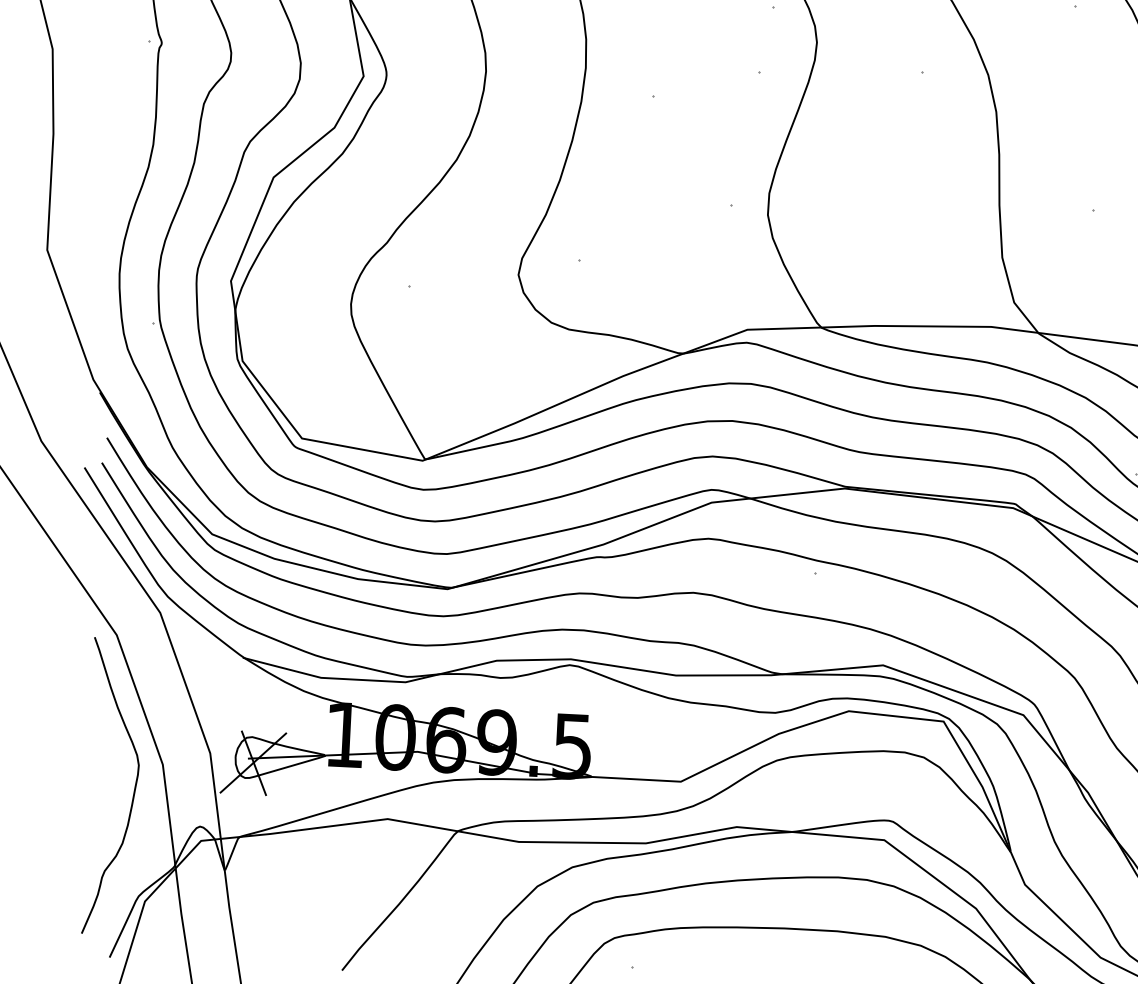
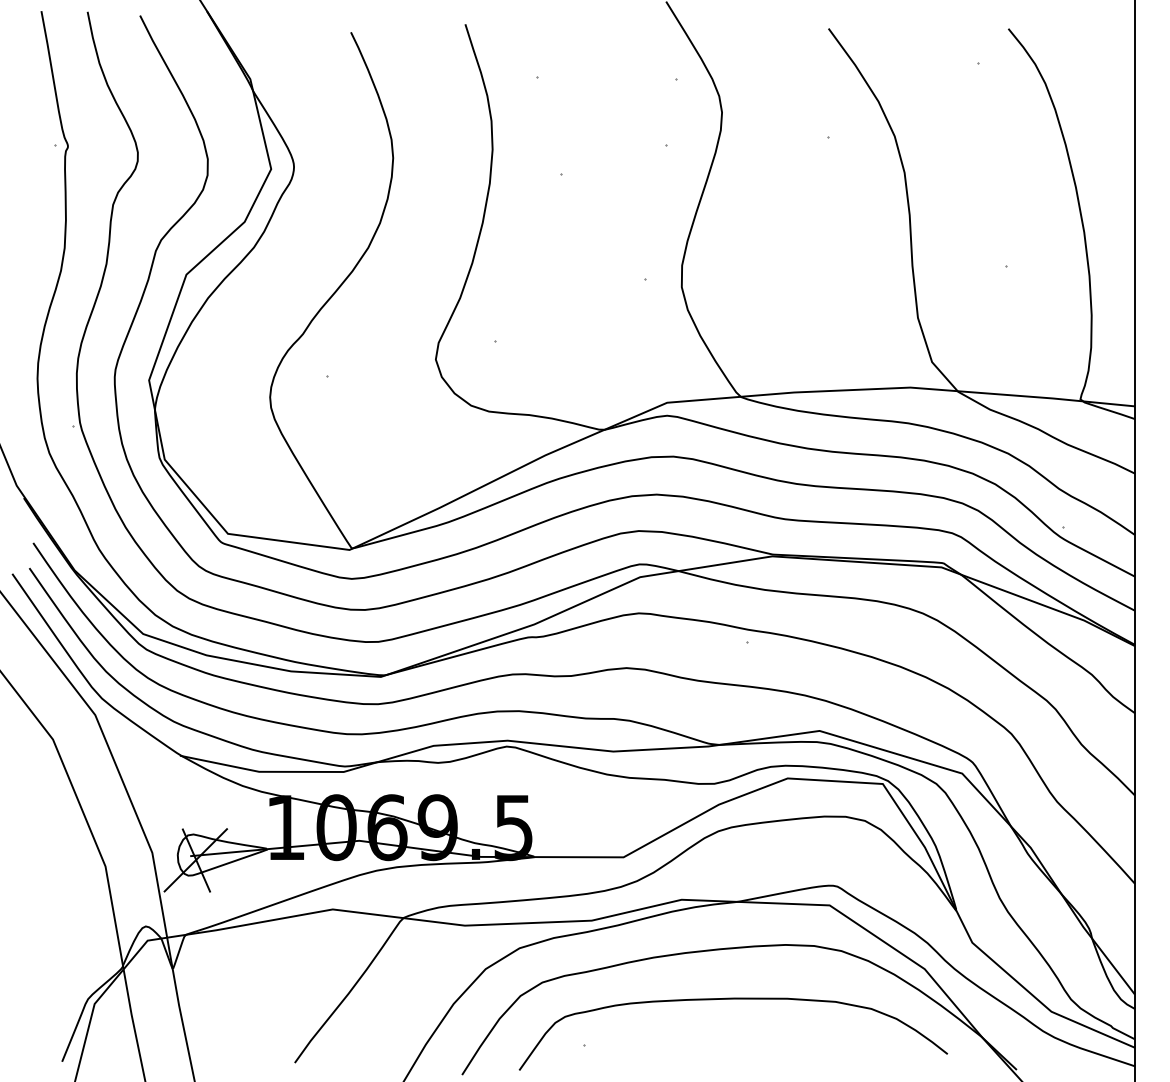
curve: (133, 791) -> (77, 894), removed

